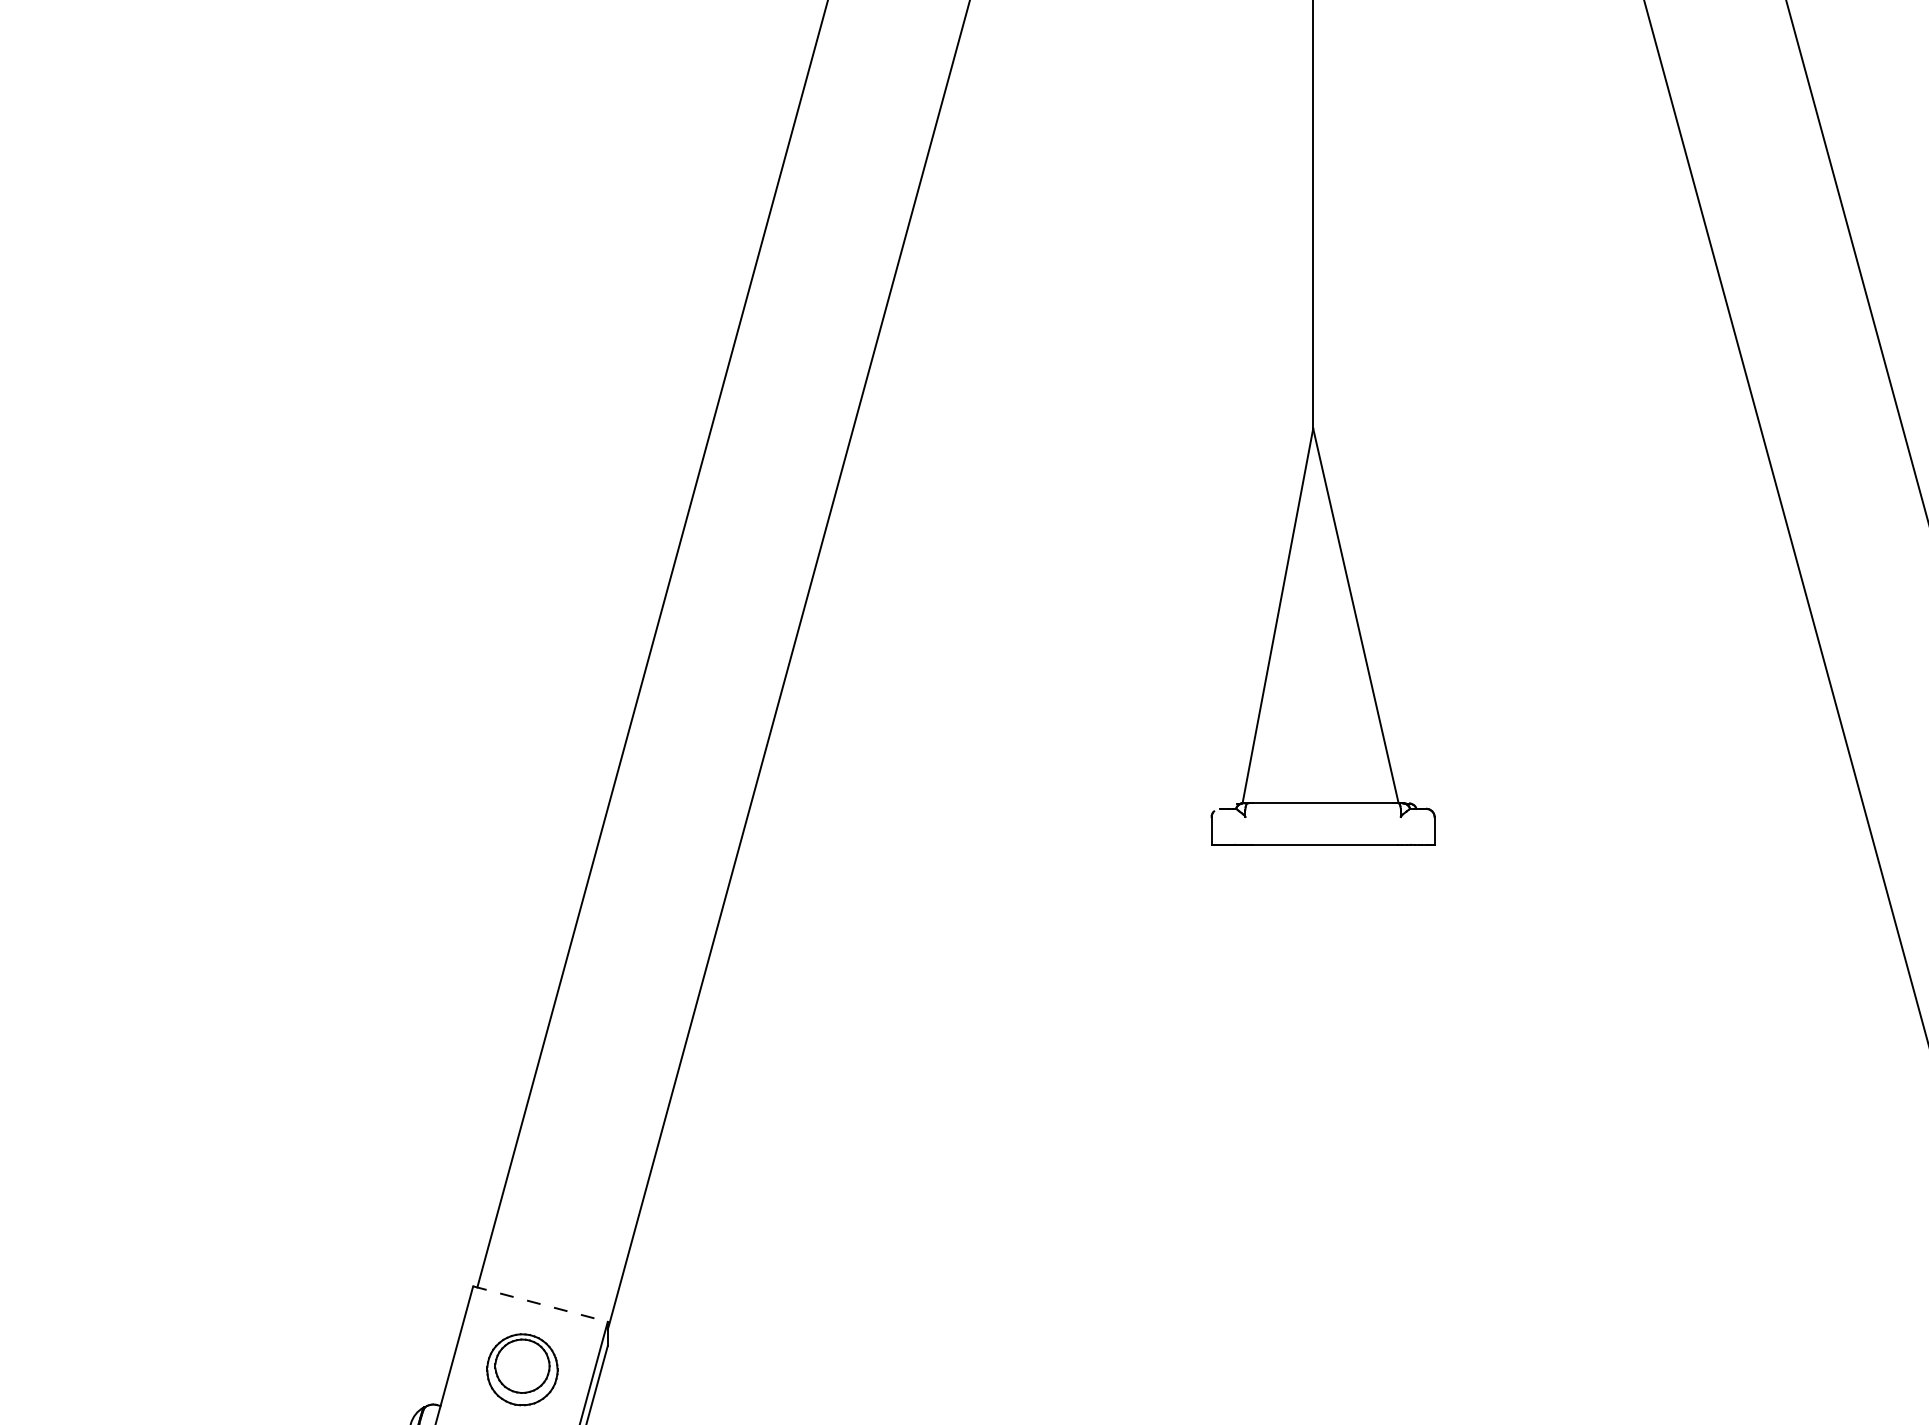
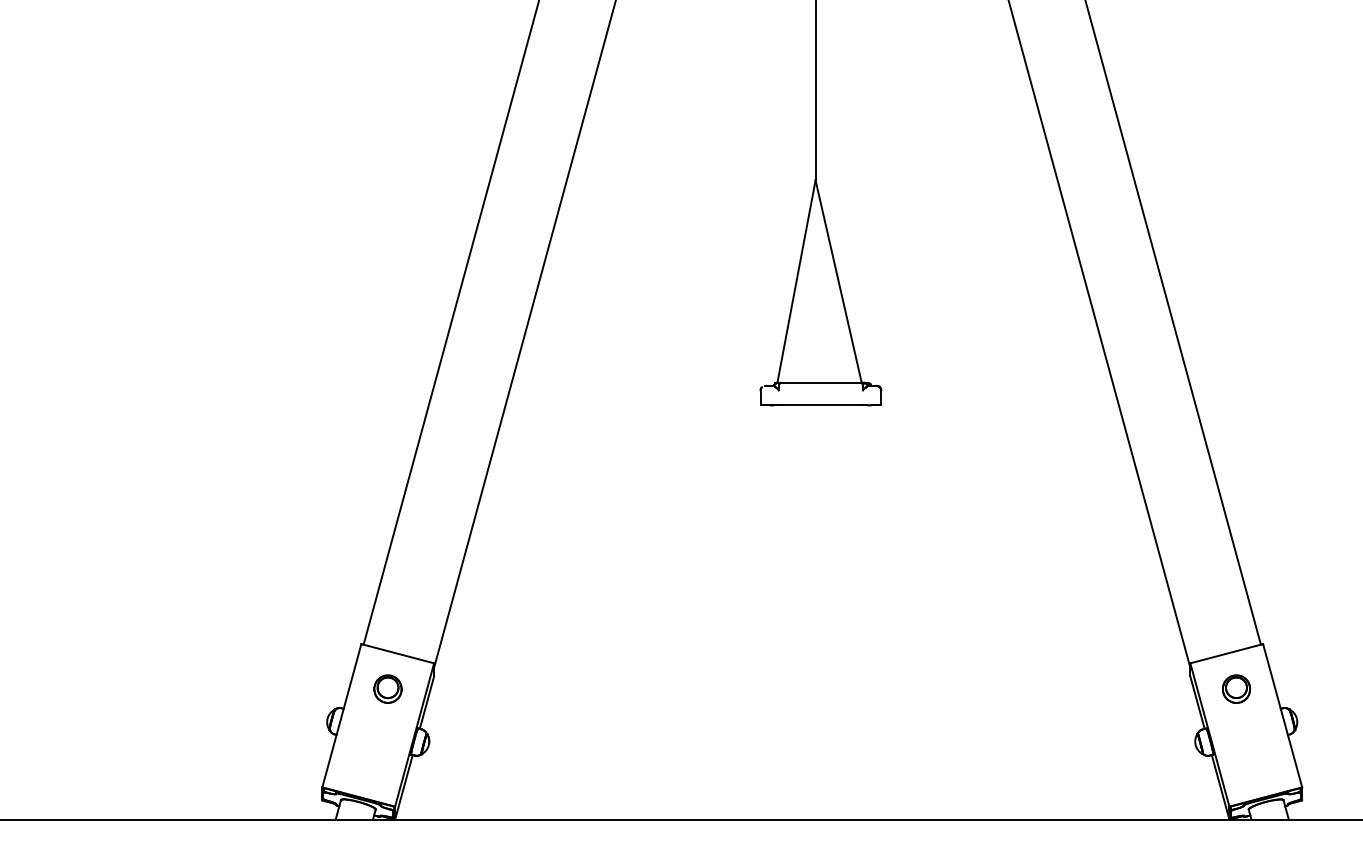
line: (540, 1303) -> (397, 653), dashed -> solid
part: (521, 1368) -> (387, 688), size x0.71

